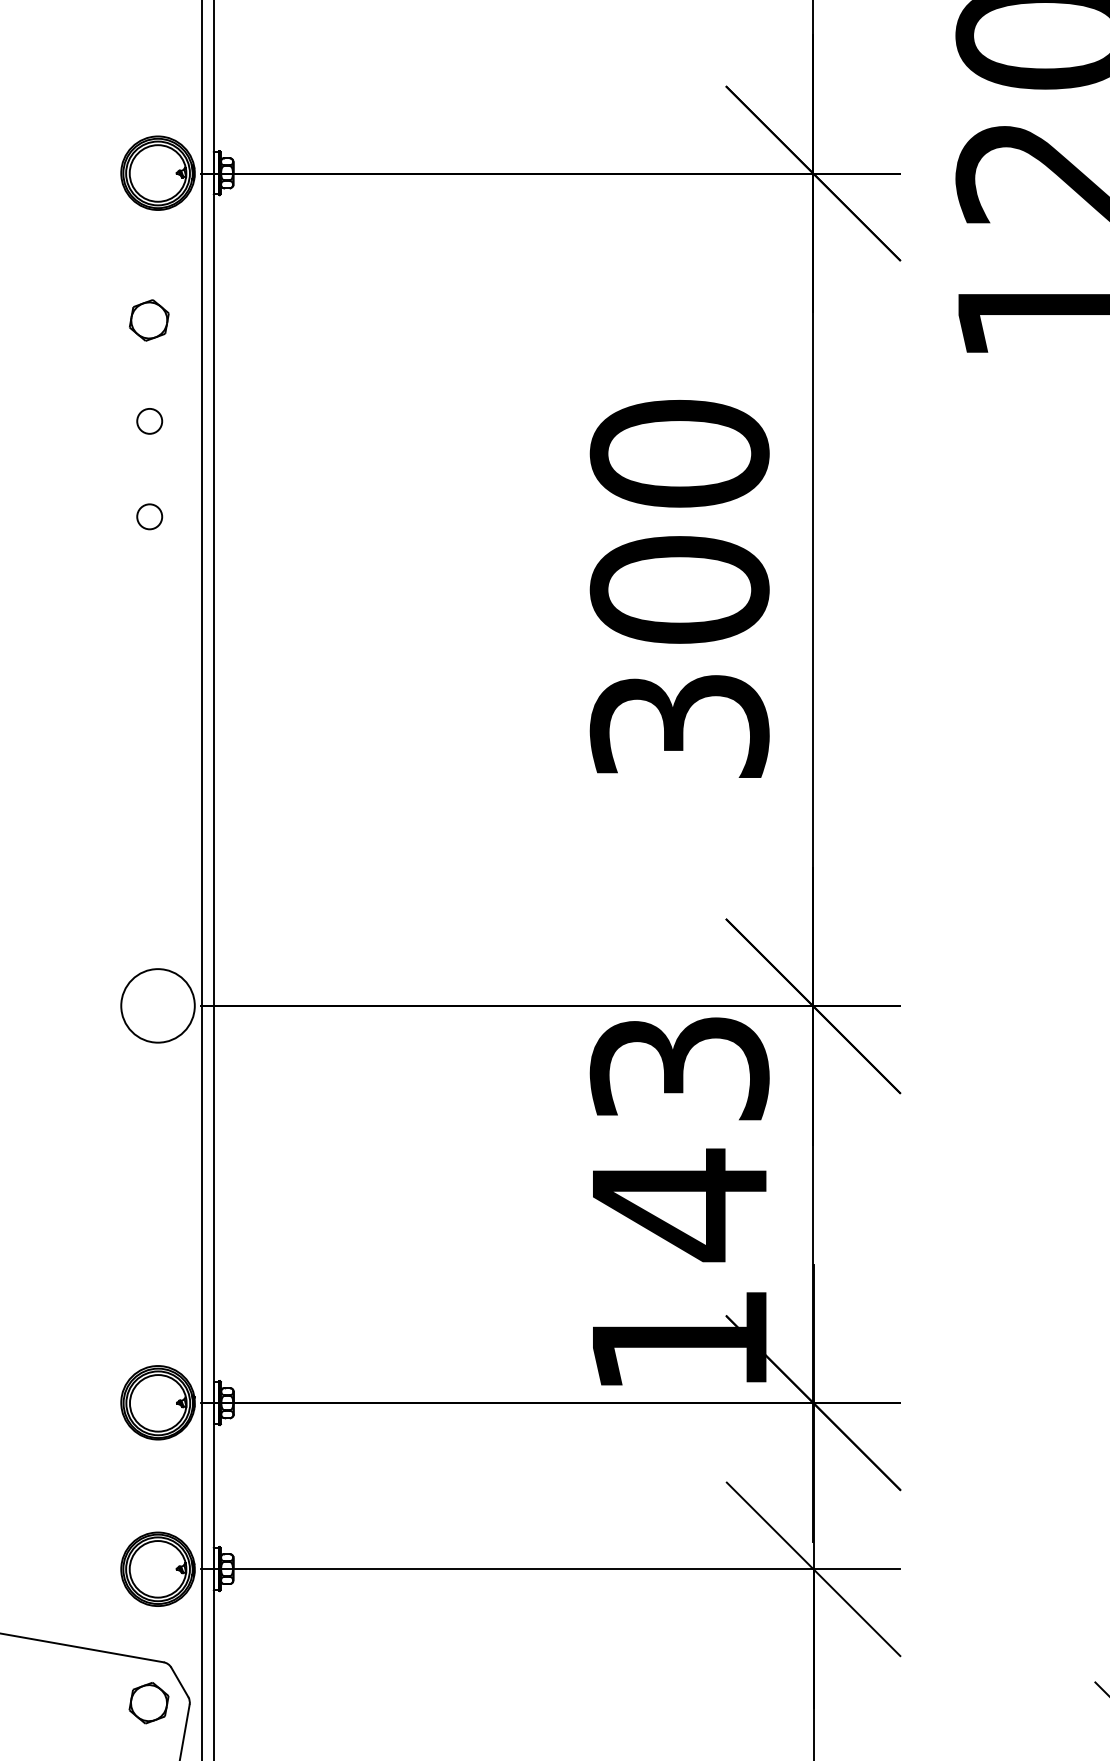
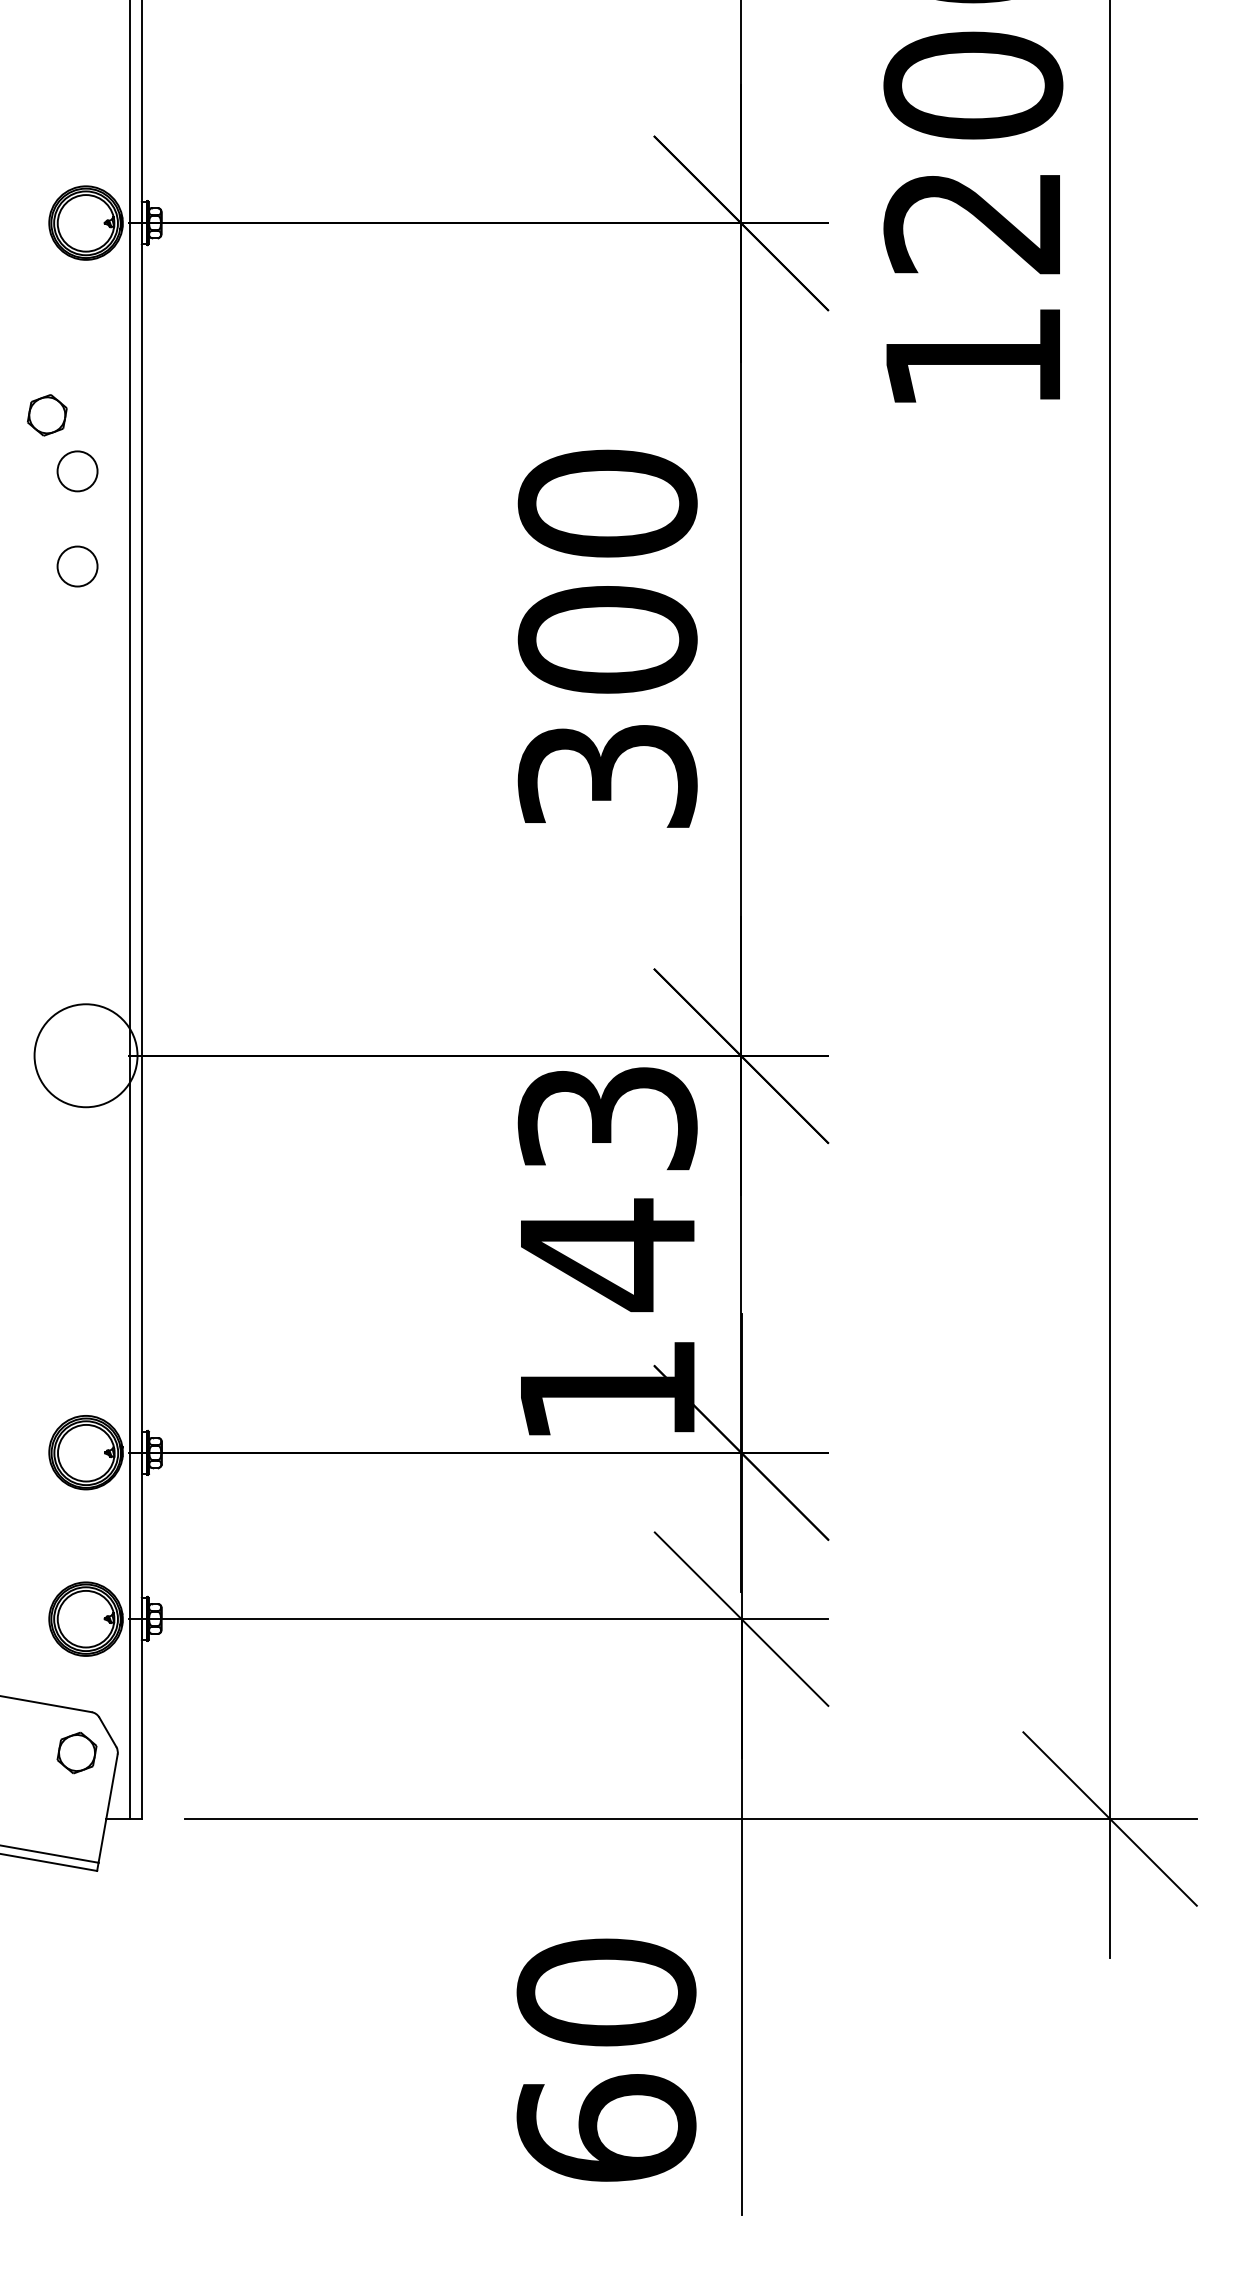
part: (149, 320) -> (47, 415), moved
circle: (149, 420) -> (77, 470), size x1.6
circle: (149, 516) -> (77, 566), size x1.6
circle: (157, 1005) -> (85, 1055), size x1.4

